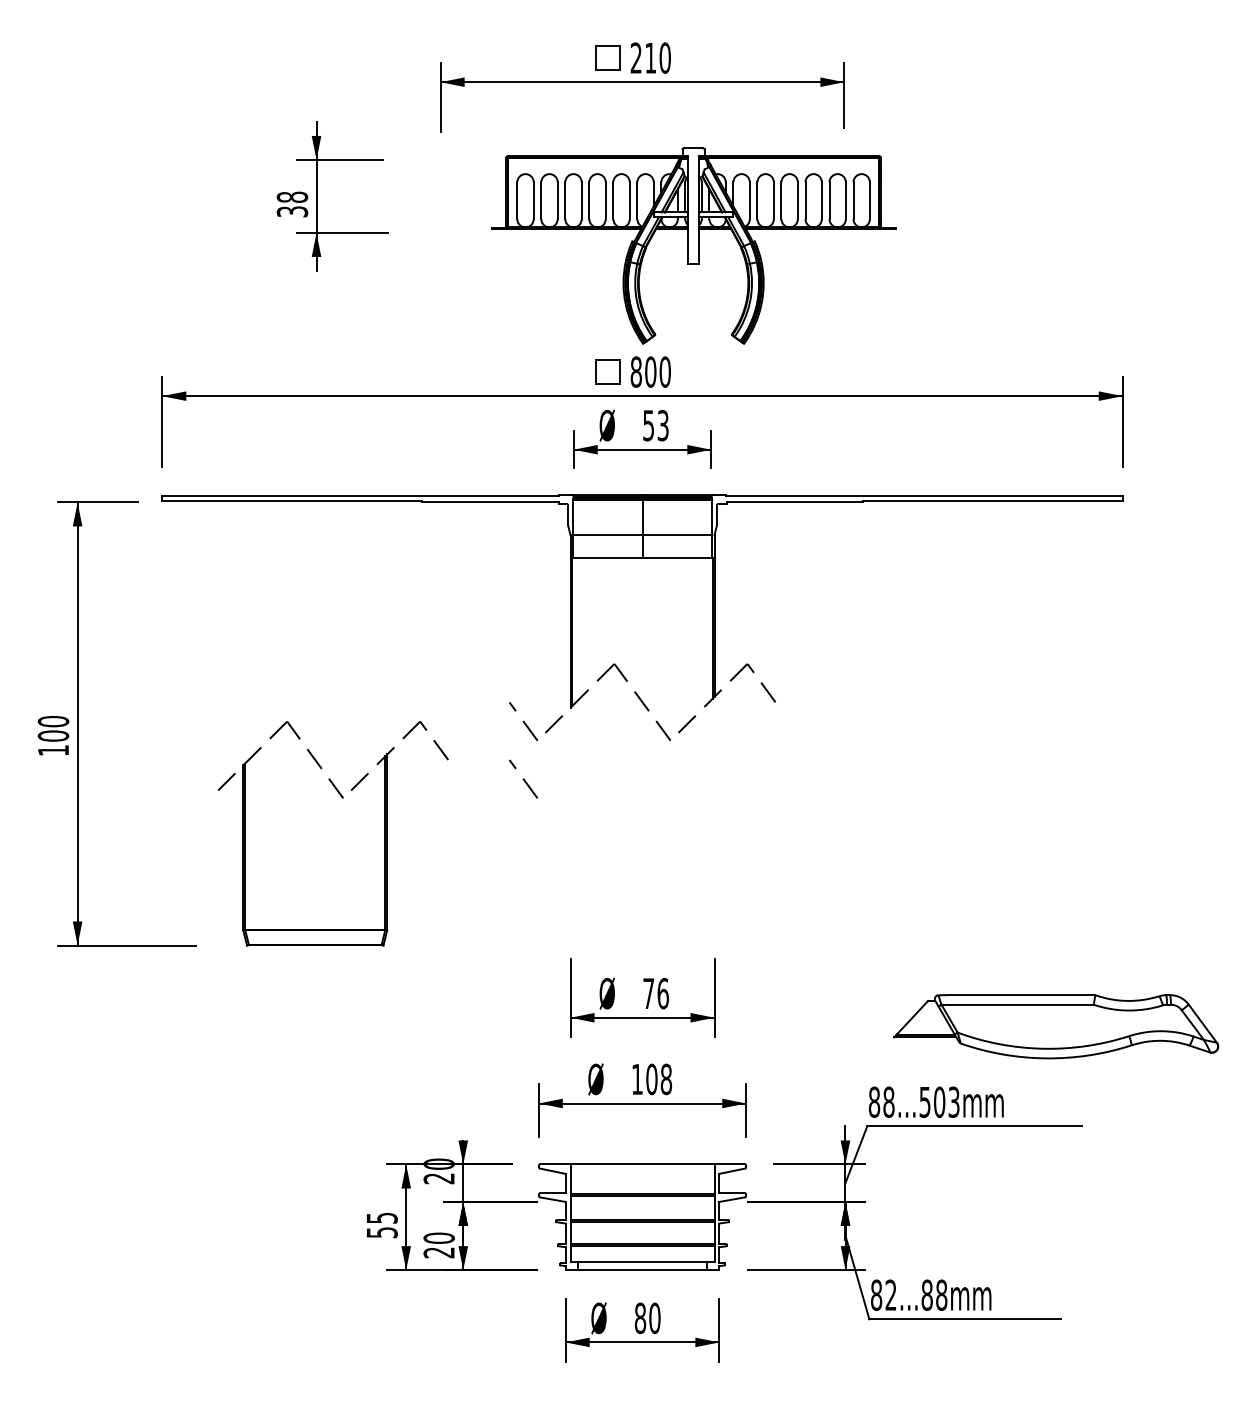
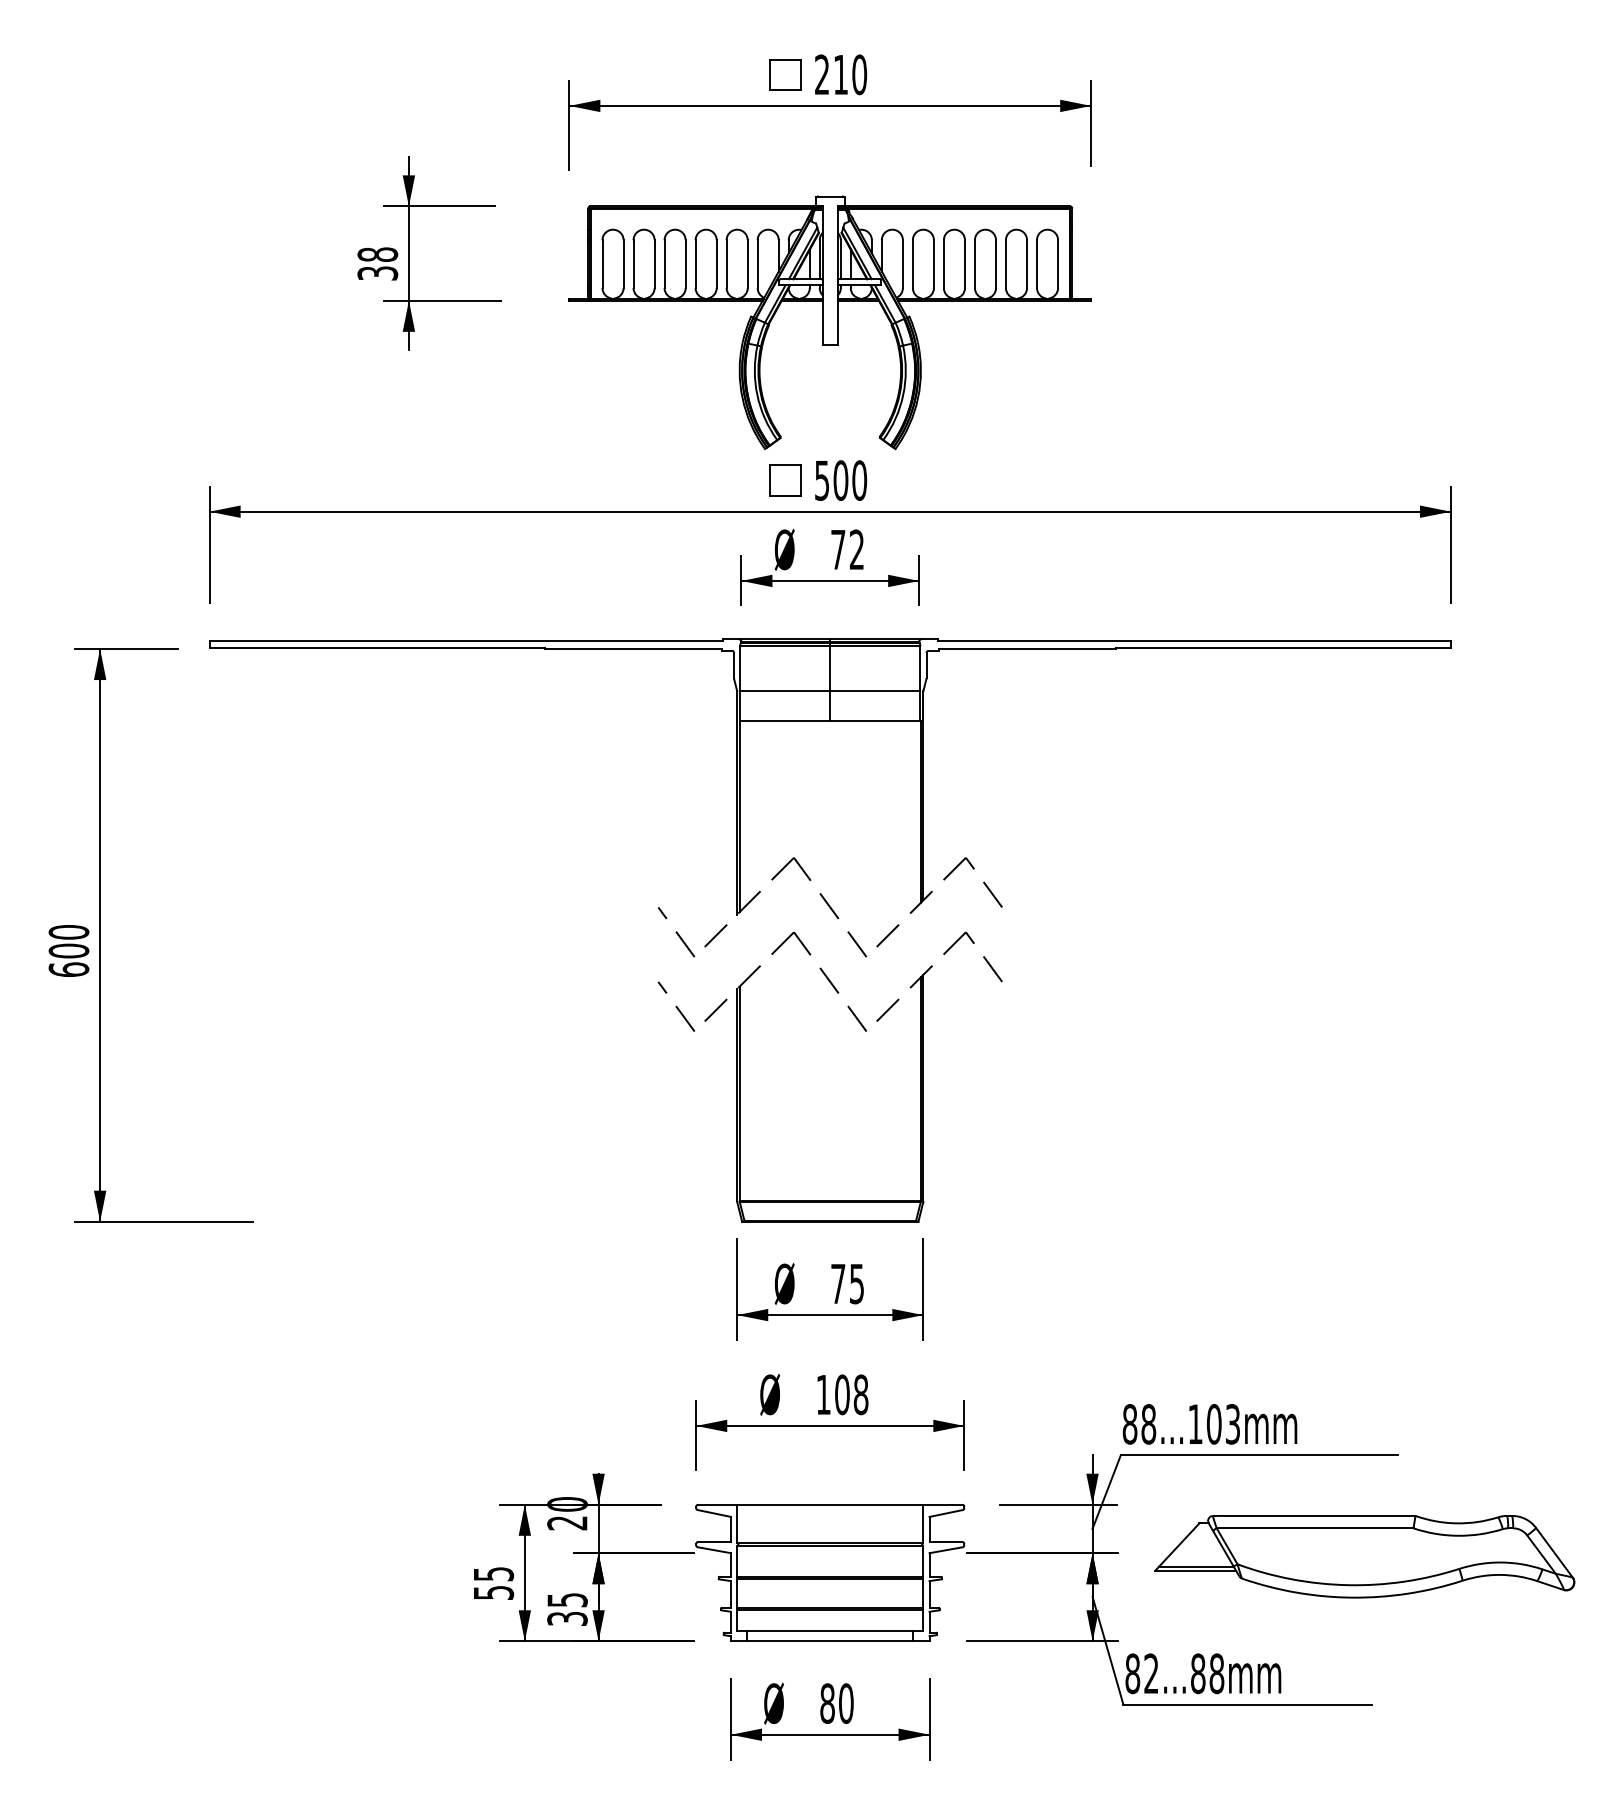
part: (692, 245) -> (829, 322), moved
text: (636, 372) -> (822, 480), 800 -> 500
text: (655, 425) -> (847, 549), 53 -> 72
text: (53, 750) -> (68, 969), 100 -> 600
part: (342, 798) -> (865, 1031), moved
text: (662, 993) -> (856, 1283), 76 -> 75
part: (1055, 1026) -> (1364, 1556), moved
text: (925, 1102) -> (1195, 1424), 88...503mm -> 88...103mm
text: (439, 1244) -> (567, 1608), 20 -> 35

